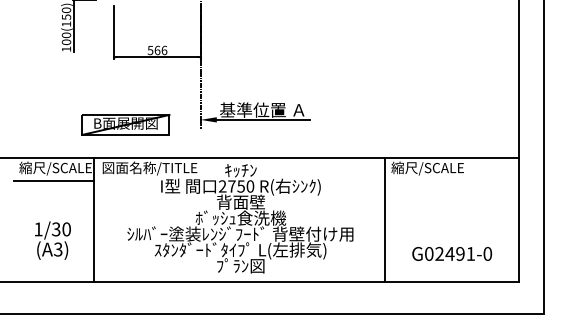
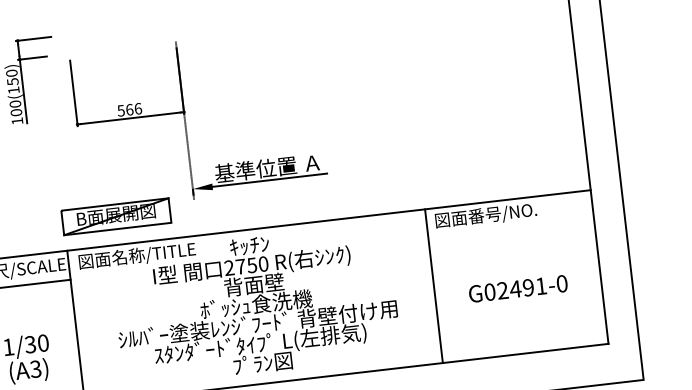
part: (125, 124) -> (115, 216), moved
text: (432, 168) -> (485, 215), 縮尺/SCALE -> 図面番号/NO.
text: (451, 253) -> (517, 288), moved

